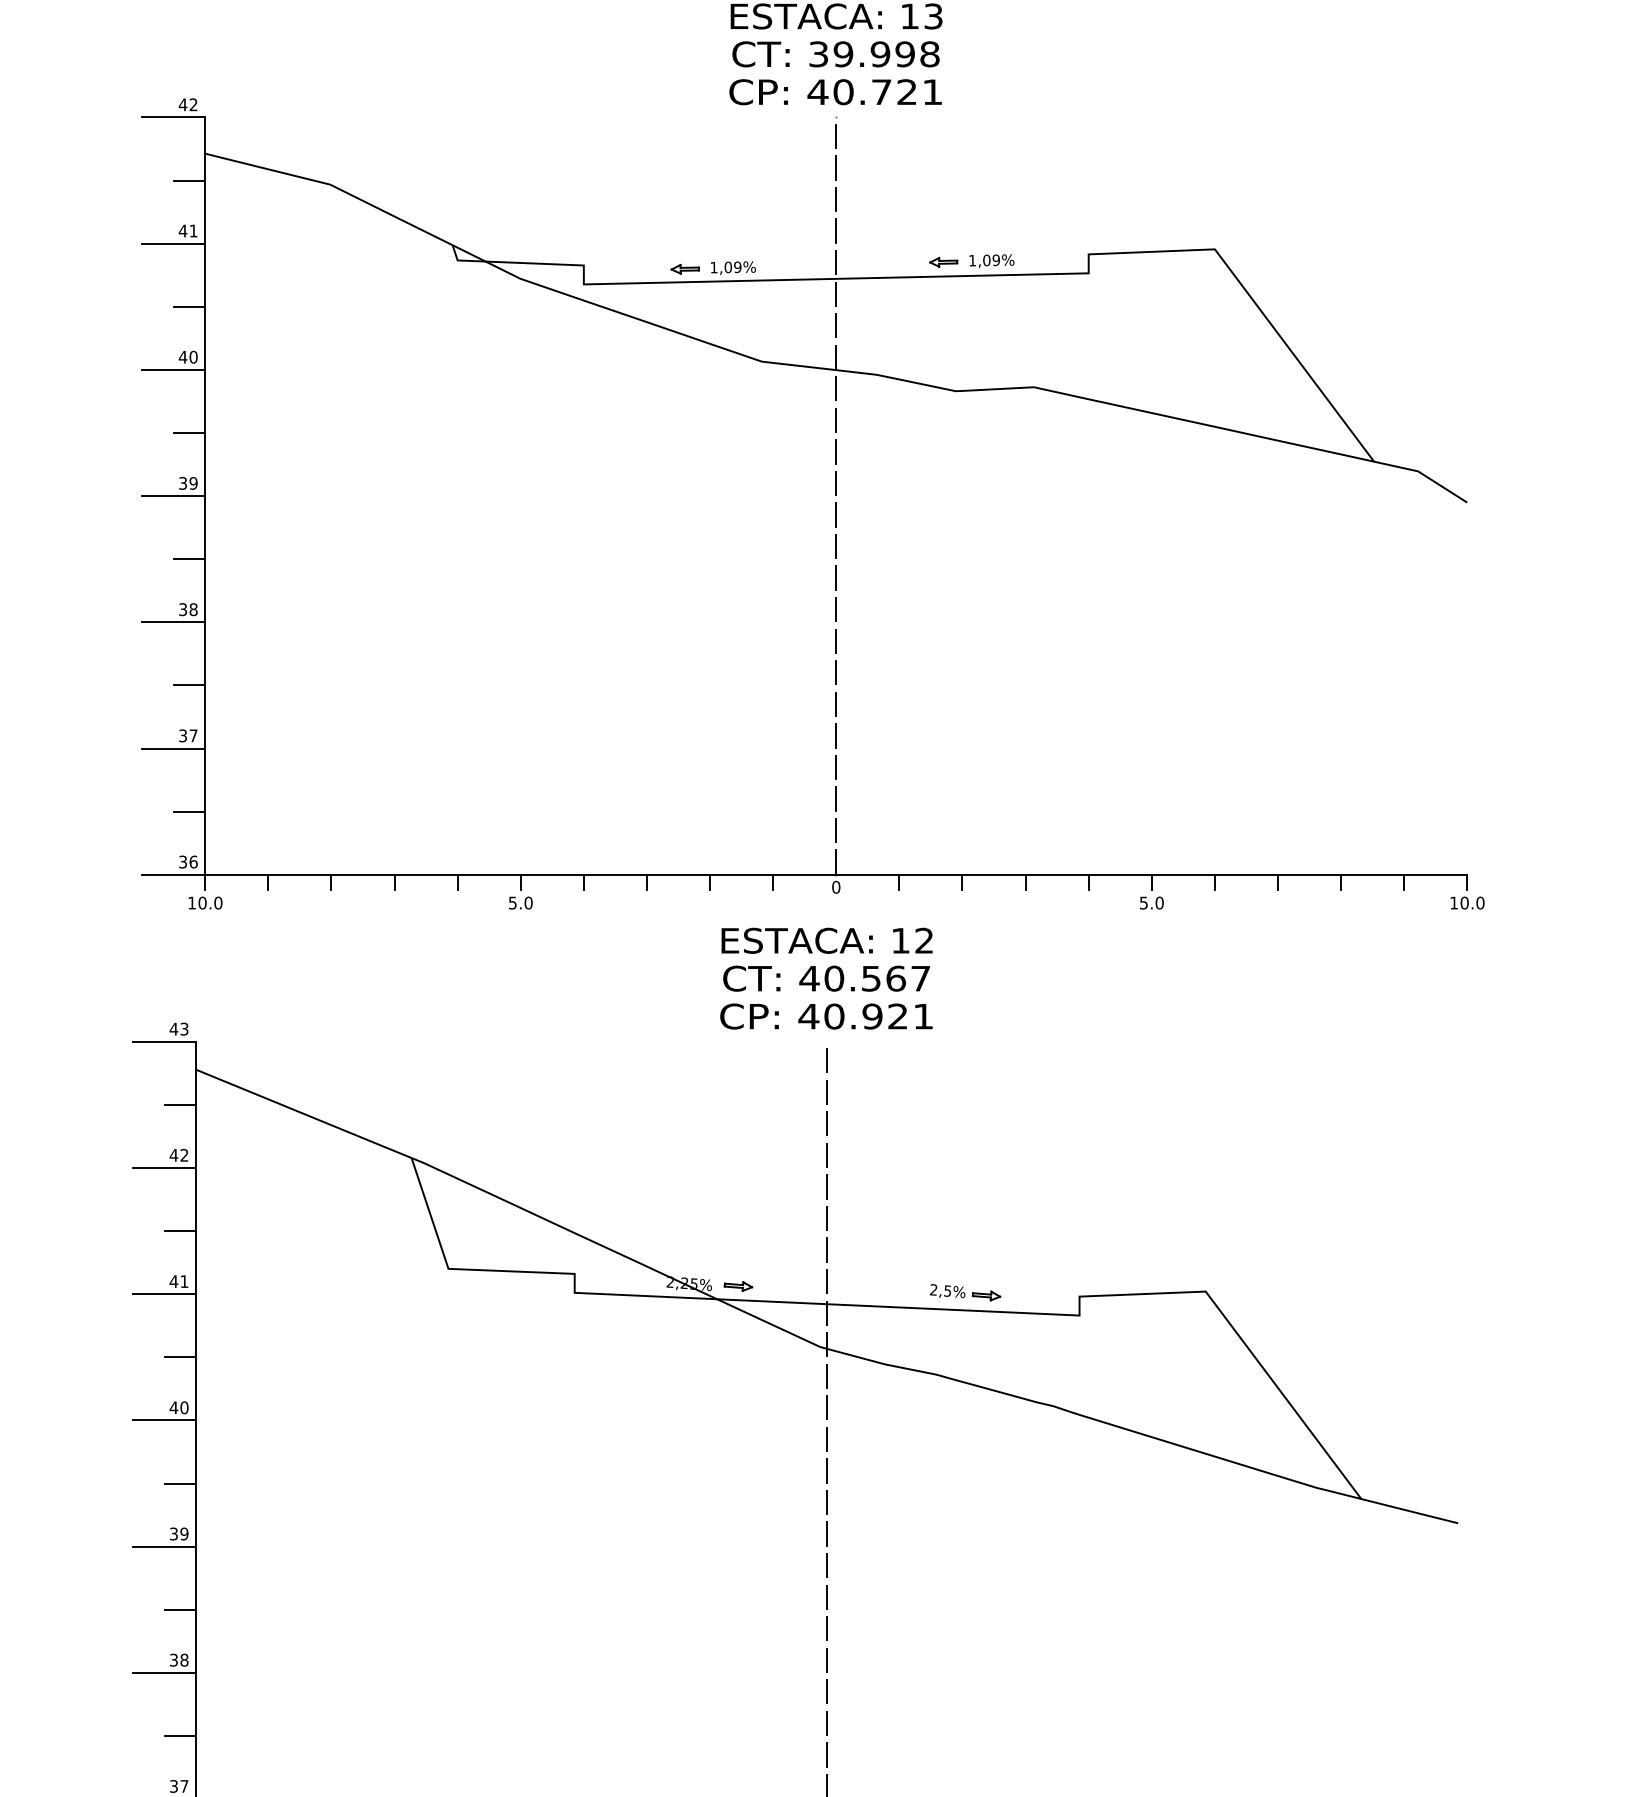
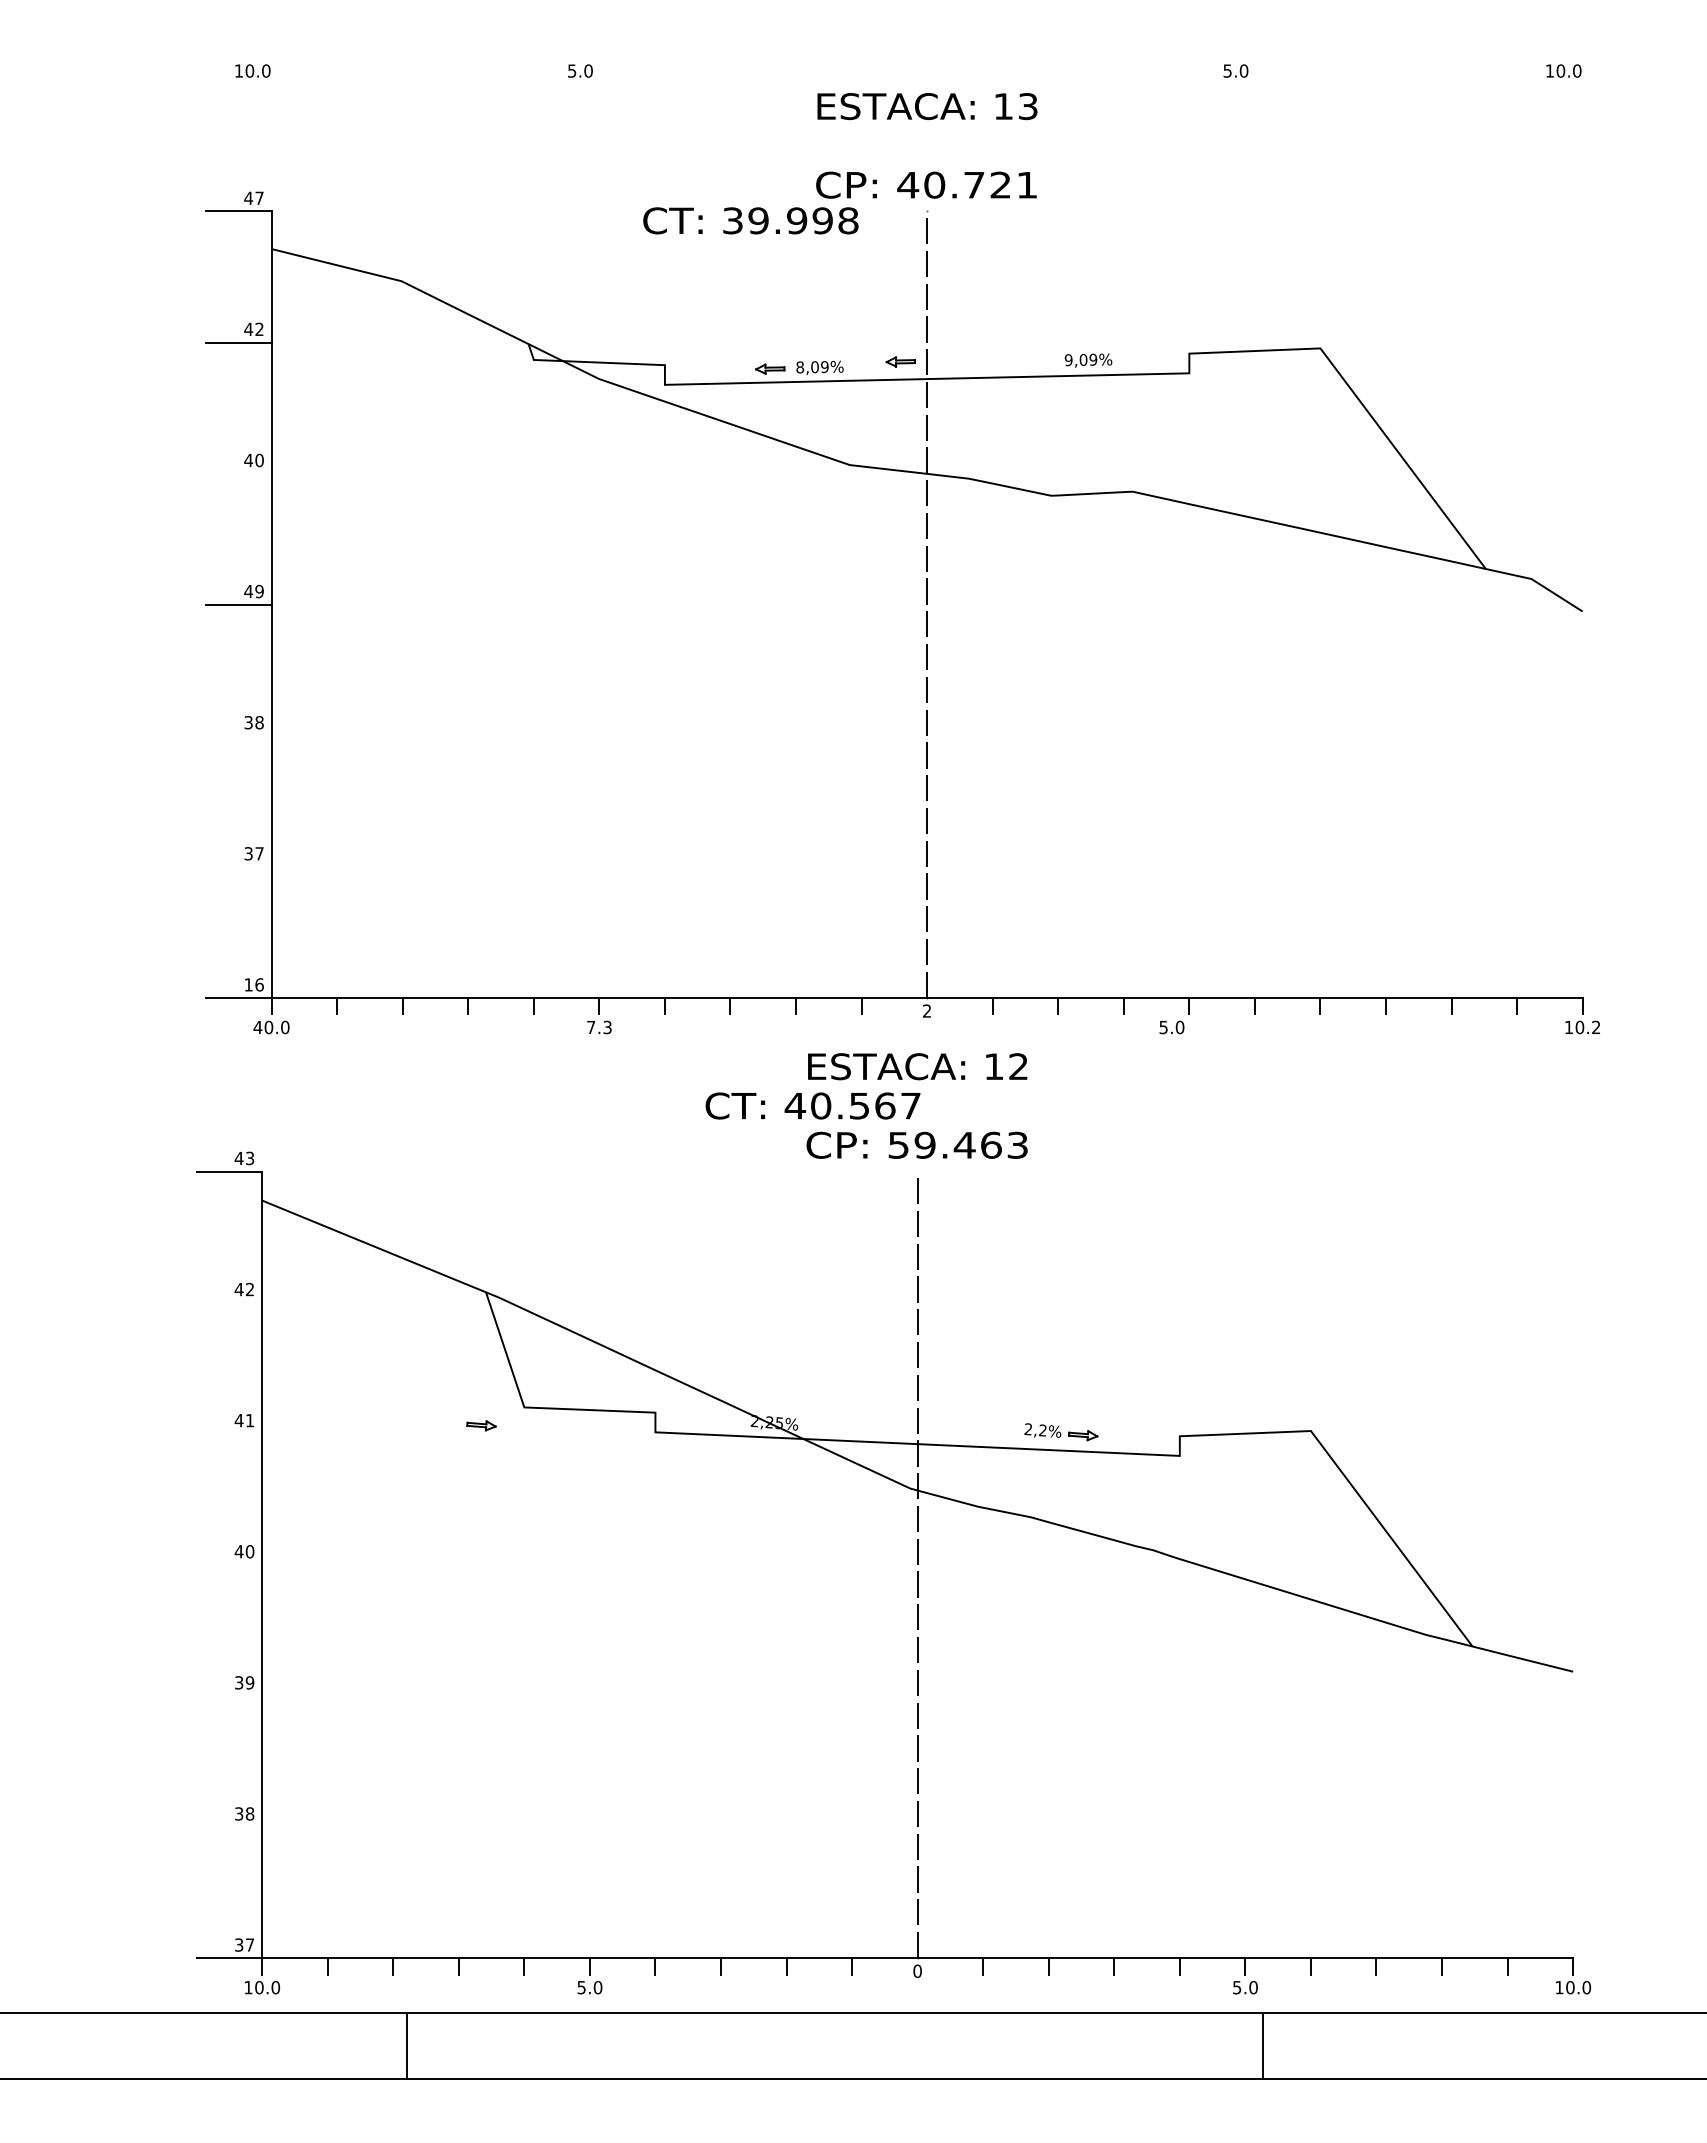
text: (835, 54) -> (750, 220), moved
text: (193, 104) -> (259, 197), 42 -> 47
line: (188, 180) -> (254, 276), removed
text: (193, 230) -> (259, 328), 41 -> 42
text: (972, 260) -> (1068, 360), 1,09% -> 9,09%
part: (943, 261) -> (900, 361), moved
text: (714, 267) -> (800, 367), 1,09% -> 8,09%
line: (188, 307) -> (254, 408), removed
line: (173, 369) -> (238, 473), removed
line: (188, 433) -> (254, 539), removed
text: (182, 483) -> (248, 591), 39 -> 49
line: (188, 559) -> (254, 670), removed
line: (173, 621) -> (238, 735), removed
line: (188, 685) -> (254, 801), removed
line: (173, 748) -> (238, 866), removed
line: (188, 811) -> (254, 932), removed
text: (182, 861) -> (248, 984), 36 -> 16
text: (835, 886) -> (926, 1010), 0 -> 2
text: (191, 903) -> (257, 1027), 10.0 -> 40.0
text: (520, 903) -> (599, 1027), 5.0 -> 7.3
text: (1151, 903) -> (1171, 1027), moved
text: (1480, 903) -> (1596, 1027), 10.0 -> 10.2
text: (826, 978) -> (812, 1105), moved
text: (865, 1015) -> (957, 1144), 40.921 -> 59.463
line: (180, 1105) -> (245, 1237), removed
line: (164, 1167) -> (229, 1302), removed
line: (180, 1231) -> (245, 1368), removed
part: (738, 1286) -> (481, 1425), moved
text: (947, 1291) -> (1042, 1430), 2,5% -> 2,2%
line: (164, 1293) -> (229, 1433), removed
line: (180, 1357) -> (245, 1499), removed
line: (164, 1420) -> (229, 1564), removed
line: (180, 1483) -> (245, 1630), removed
line: (164, 1546) -> (229, 1695), removed
line: (180, 1609) -> (245, 1761), removed
line: (164, 1673) -> (229, 1827), removed
line: (180, 1735) -> (245, 1892), removed

